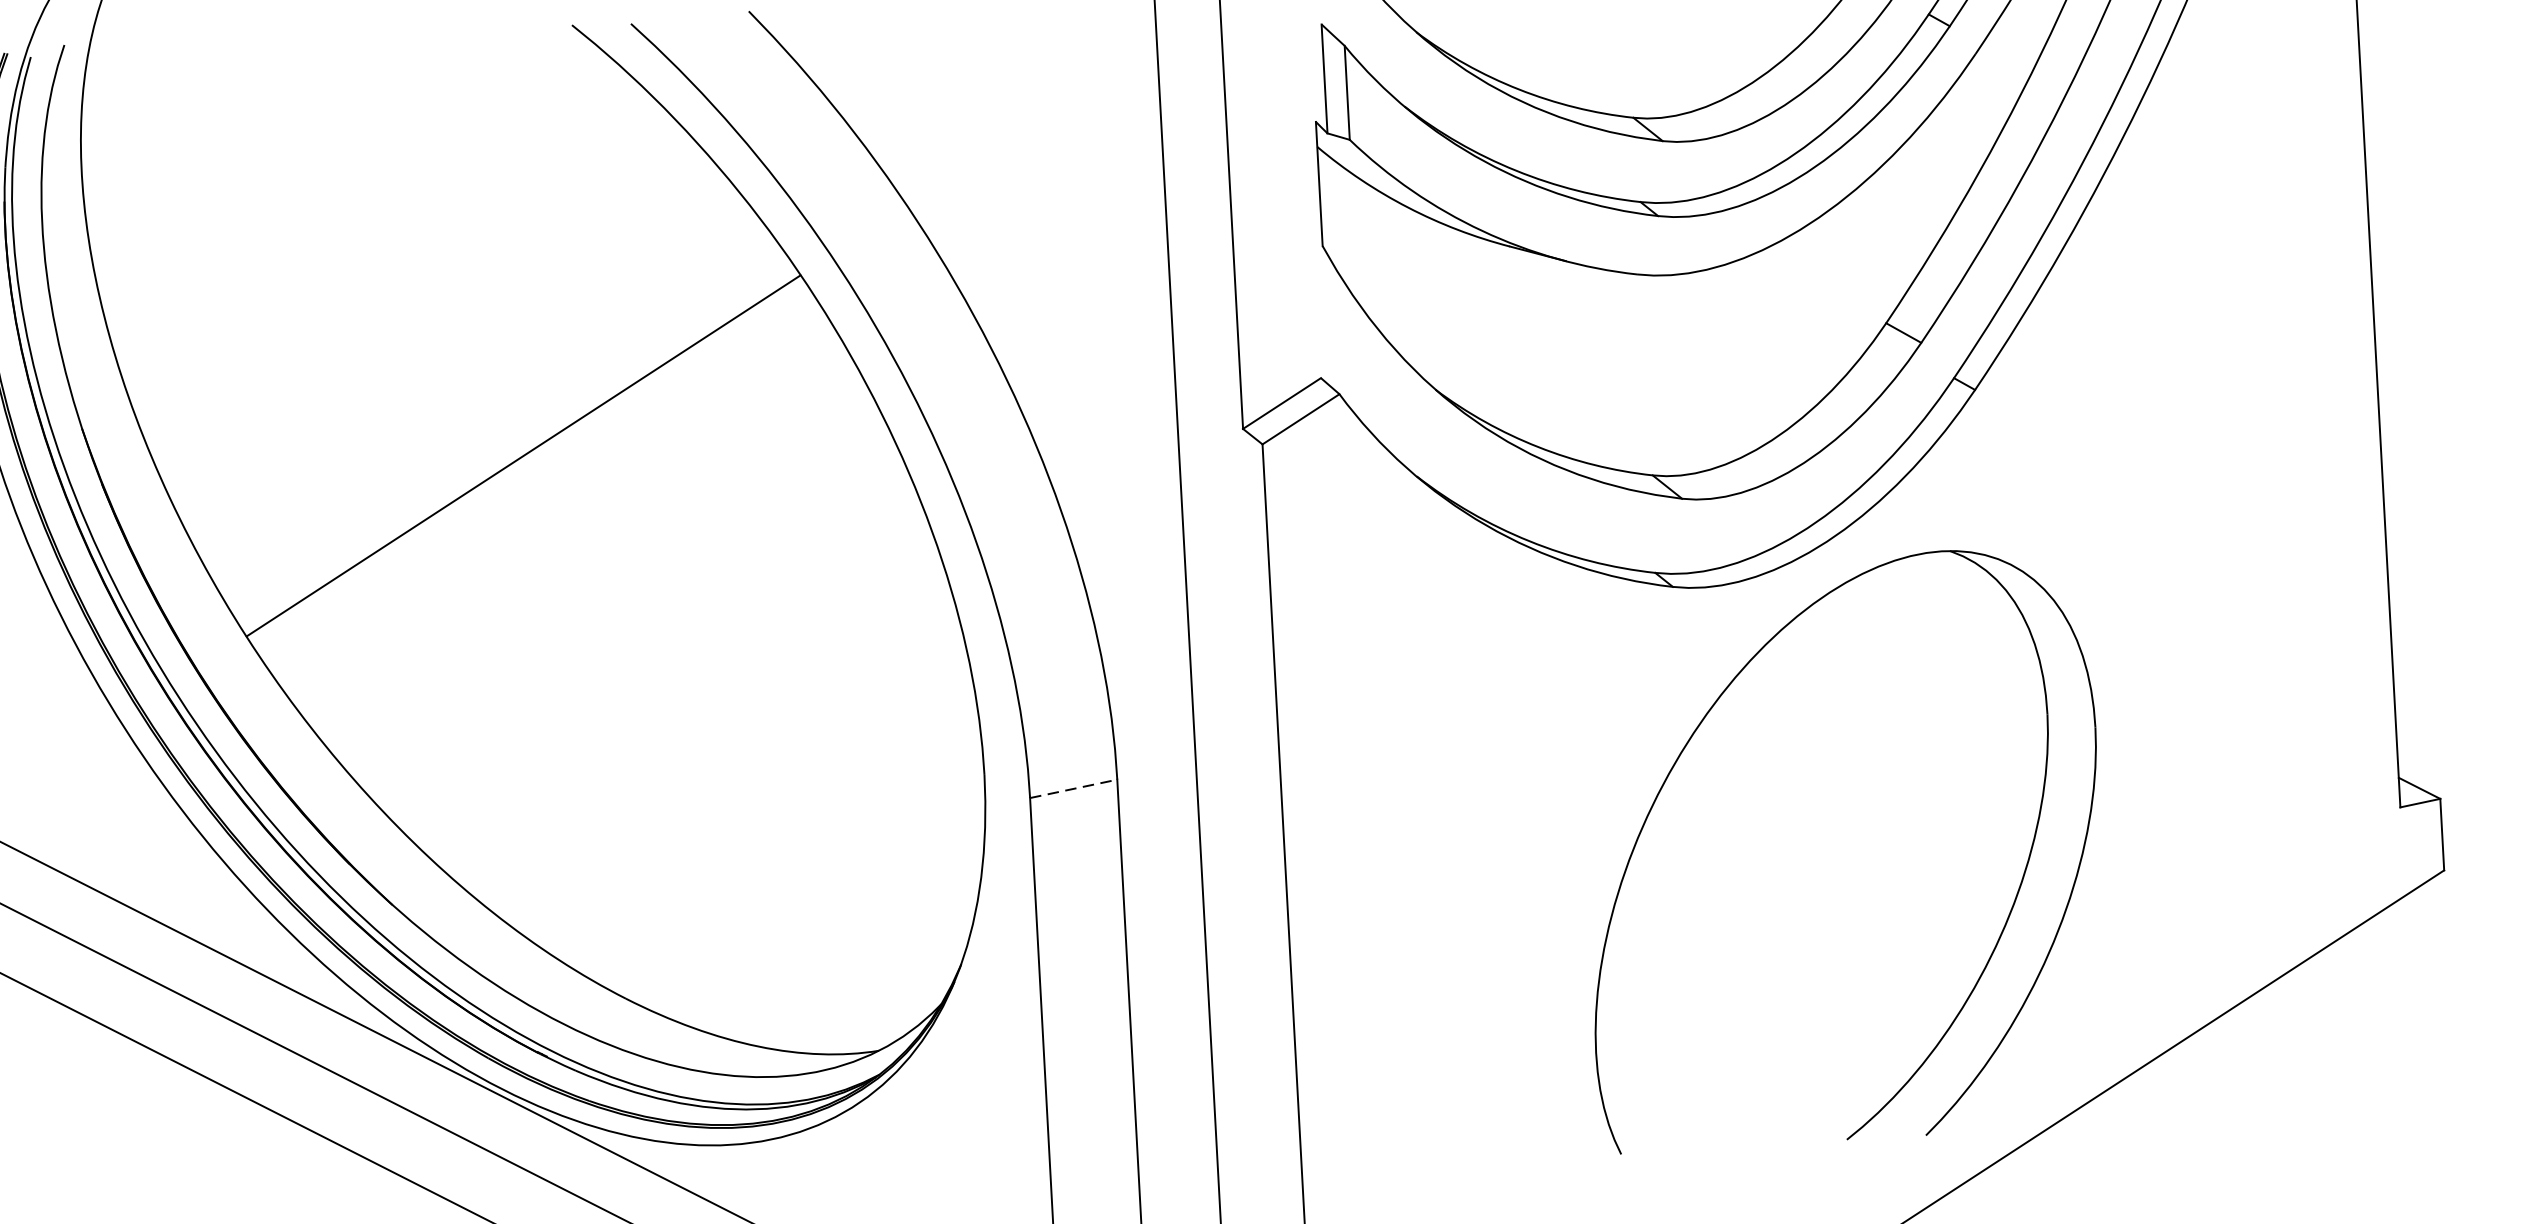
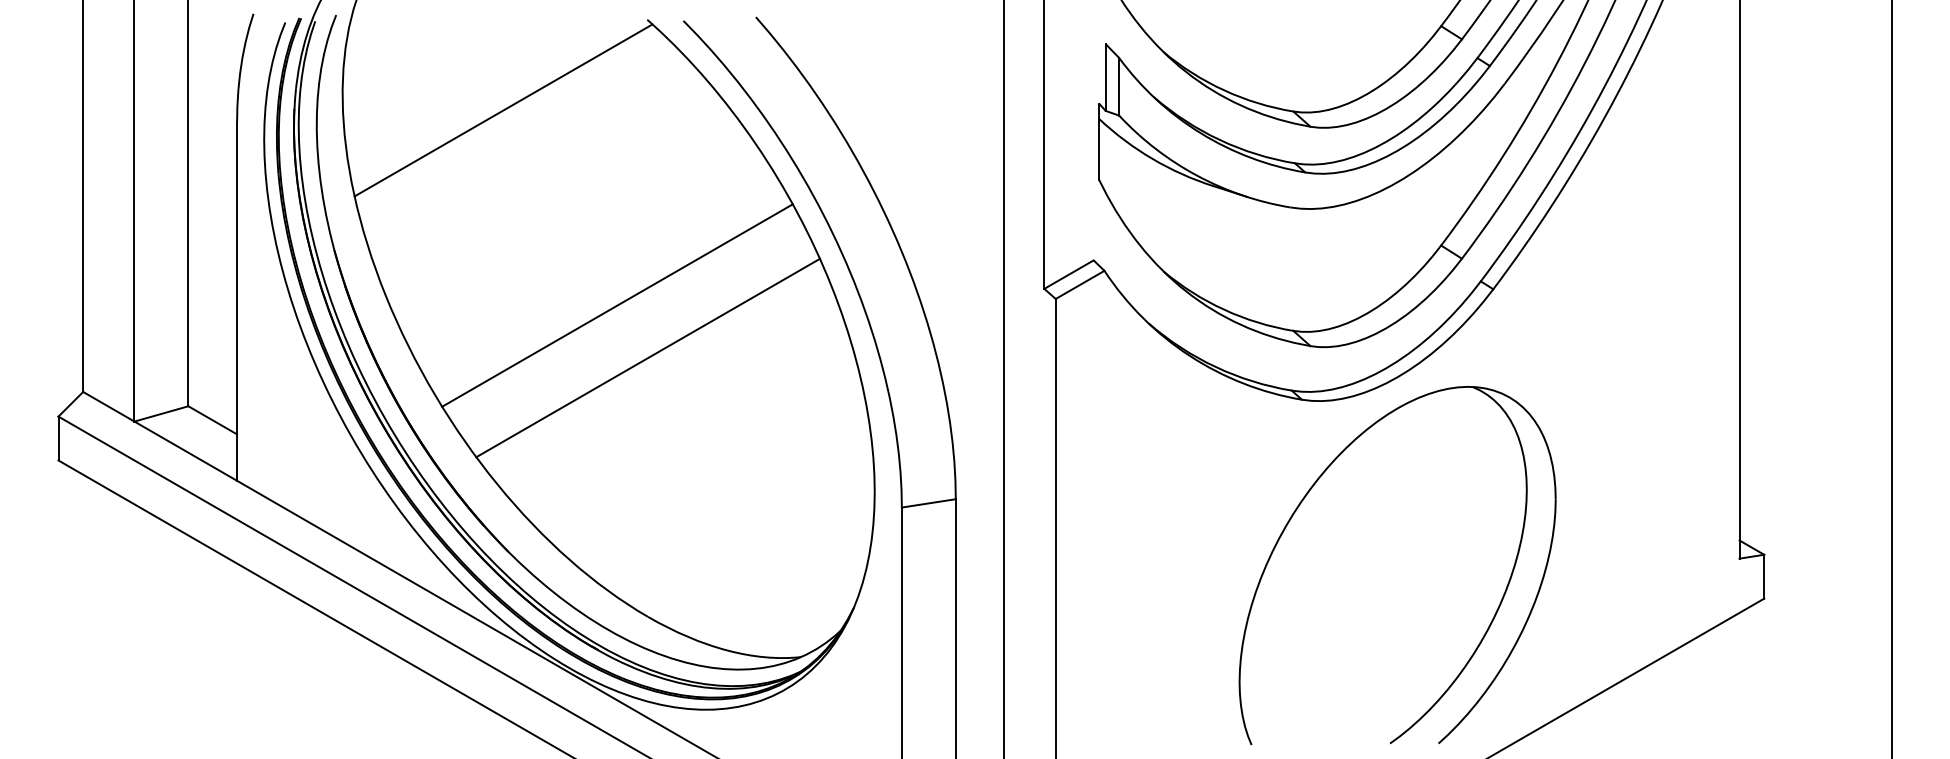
line: (345, 185) -> (503, 110), added
line: (523, 455) -> (617, 305), moved
line: (602, 575) -> (647, 357), added
line: (1074, 788) -> (929, 503), dashed -> solid

